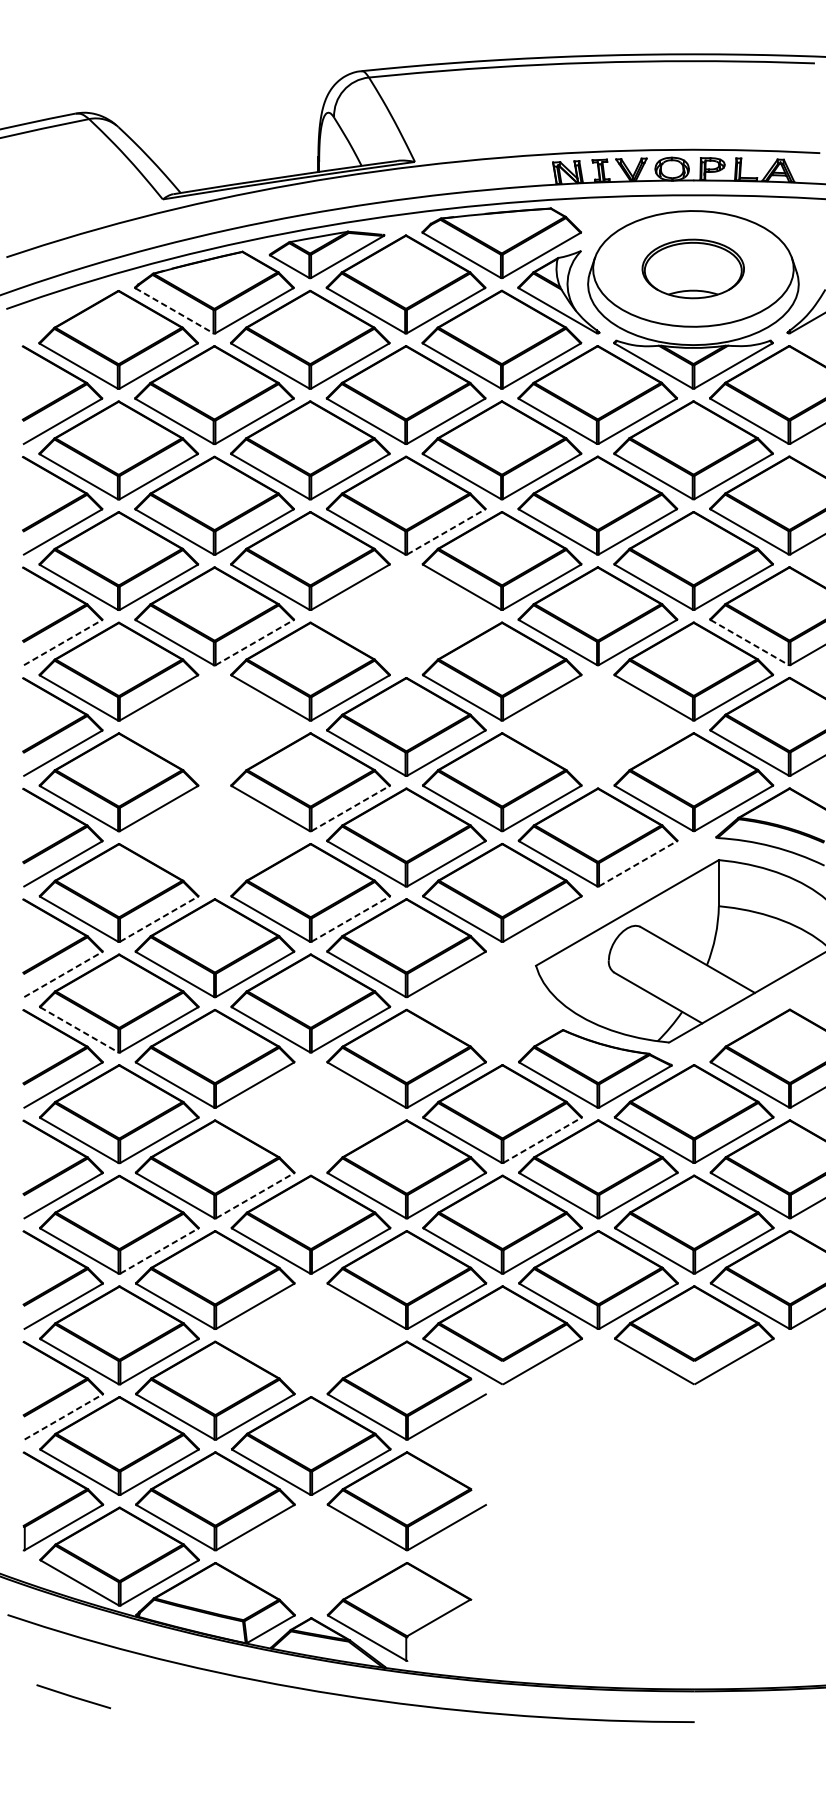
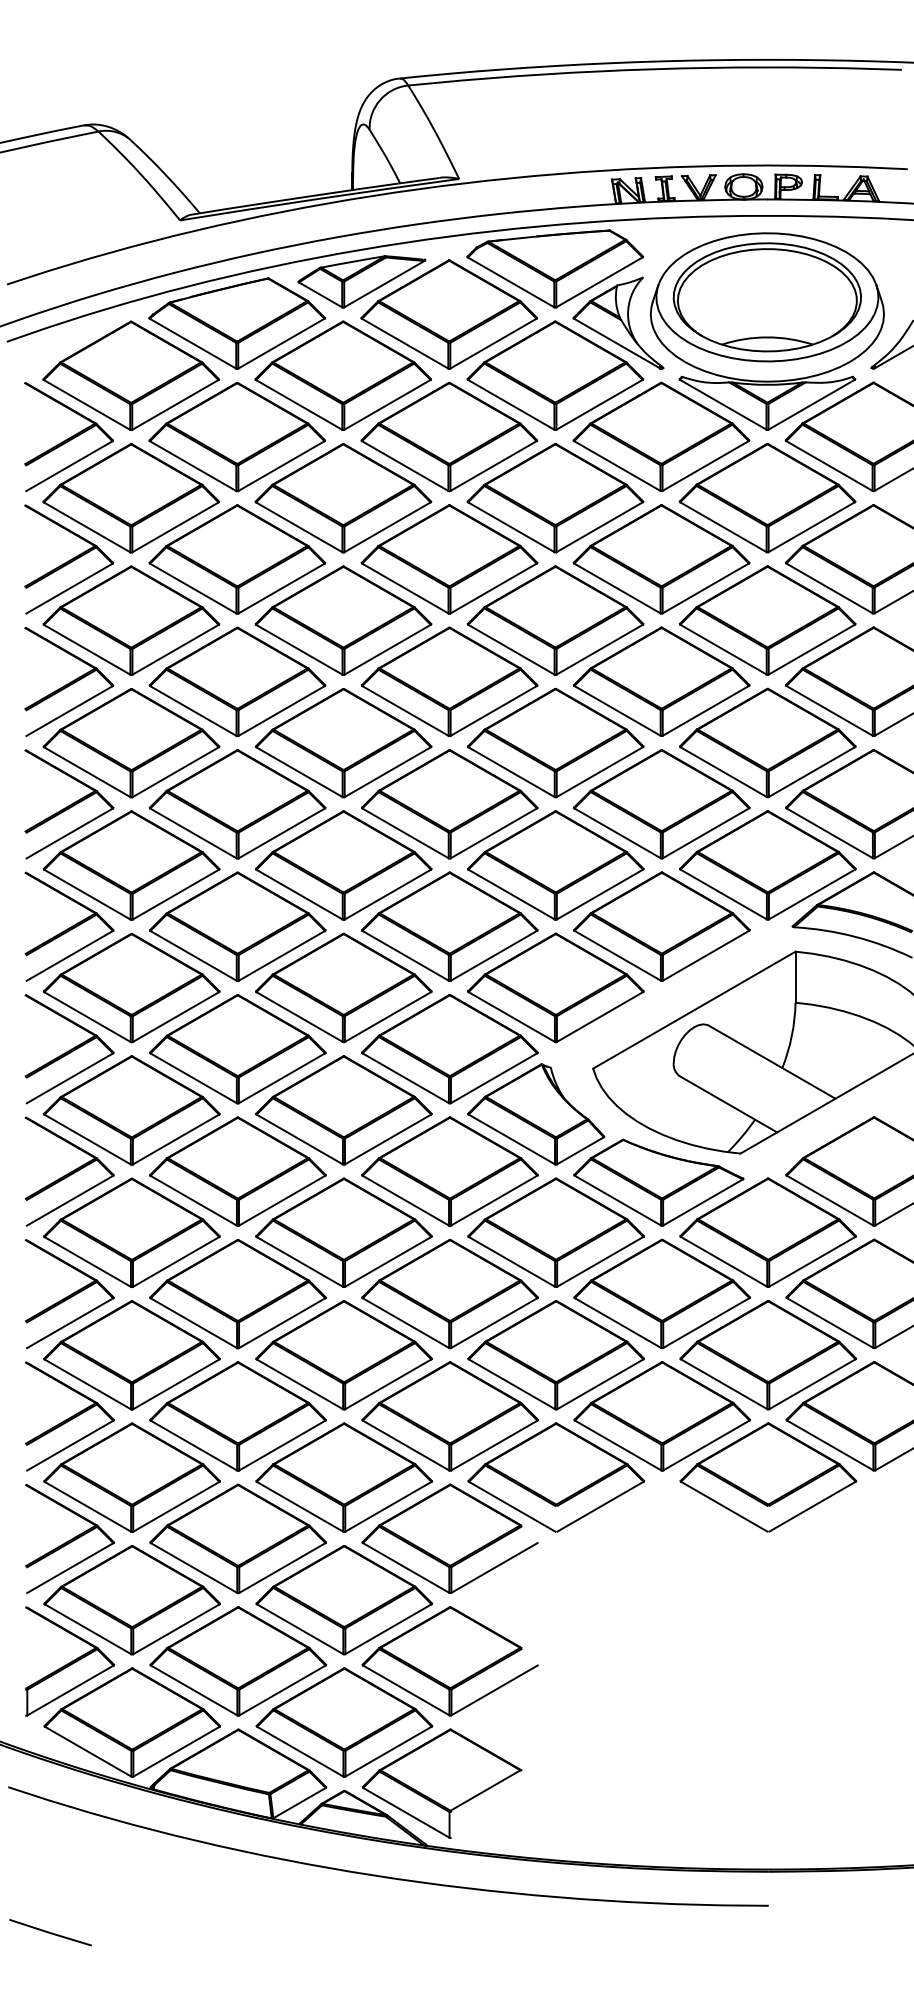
part: (692, 269) -> (766, 297), size x1.67
line: (174, 310) -> (193, 343), dashed -> solid
line: (445, 531) -> (493, 588), dashed -> solid
part: (406, 615) -> (449, 681), added
line: (254, 642) -> (281, 710), dashed -> solid
line: (749, 642) -> (829, 710), dashed -> solid
line: (62, 643) -> (69, 711), dashed -> solid
part: (214, 727) -> (237, 804), added
part: (597, 727) -> (661, 804), added
line: (350, 808) -> (387, 894), dashed -> solid
part: (214, 837) -> (237, 926), added
line: (638, 863) -> (706, 955), dashed -> solid
line: (158, 919) -> (175, 1017), dashed -> solid
line: (351, 919) -> (388, 1017), dashed -> solid
line: (62, 974) -> (69, 1078), dashed -> solid
part: (484, 1007) -> (536, 1114), added
line: (79, 1029) -> (87, 1139), dashed -> solid
part: (310, 1113) -> (343, 1232), added
line: (542, 1140) -> (600, 1261), dashed -> solid
line: (255, 1196) -> (282, 1323), dashed -> solid
line: (159, 1251) -> (176, 1384), dashed -> solid
part: (310, 1335) -> (343, 1477), added
line: (63, 1417) -> (70, 1568), dashed -> solid
part: (311, 1556) -> (344, 1722), added
line: (73, 1696) -> (50, 1932), moved

